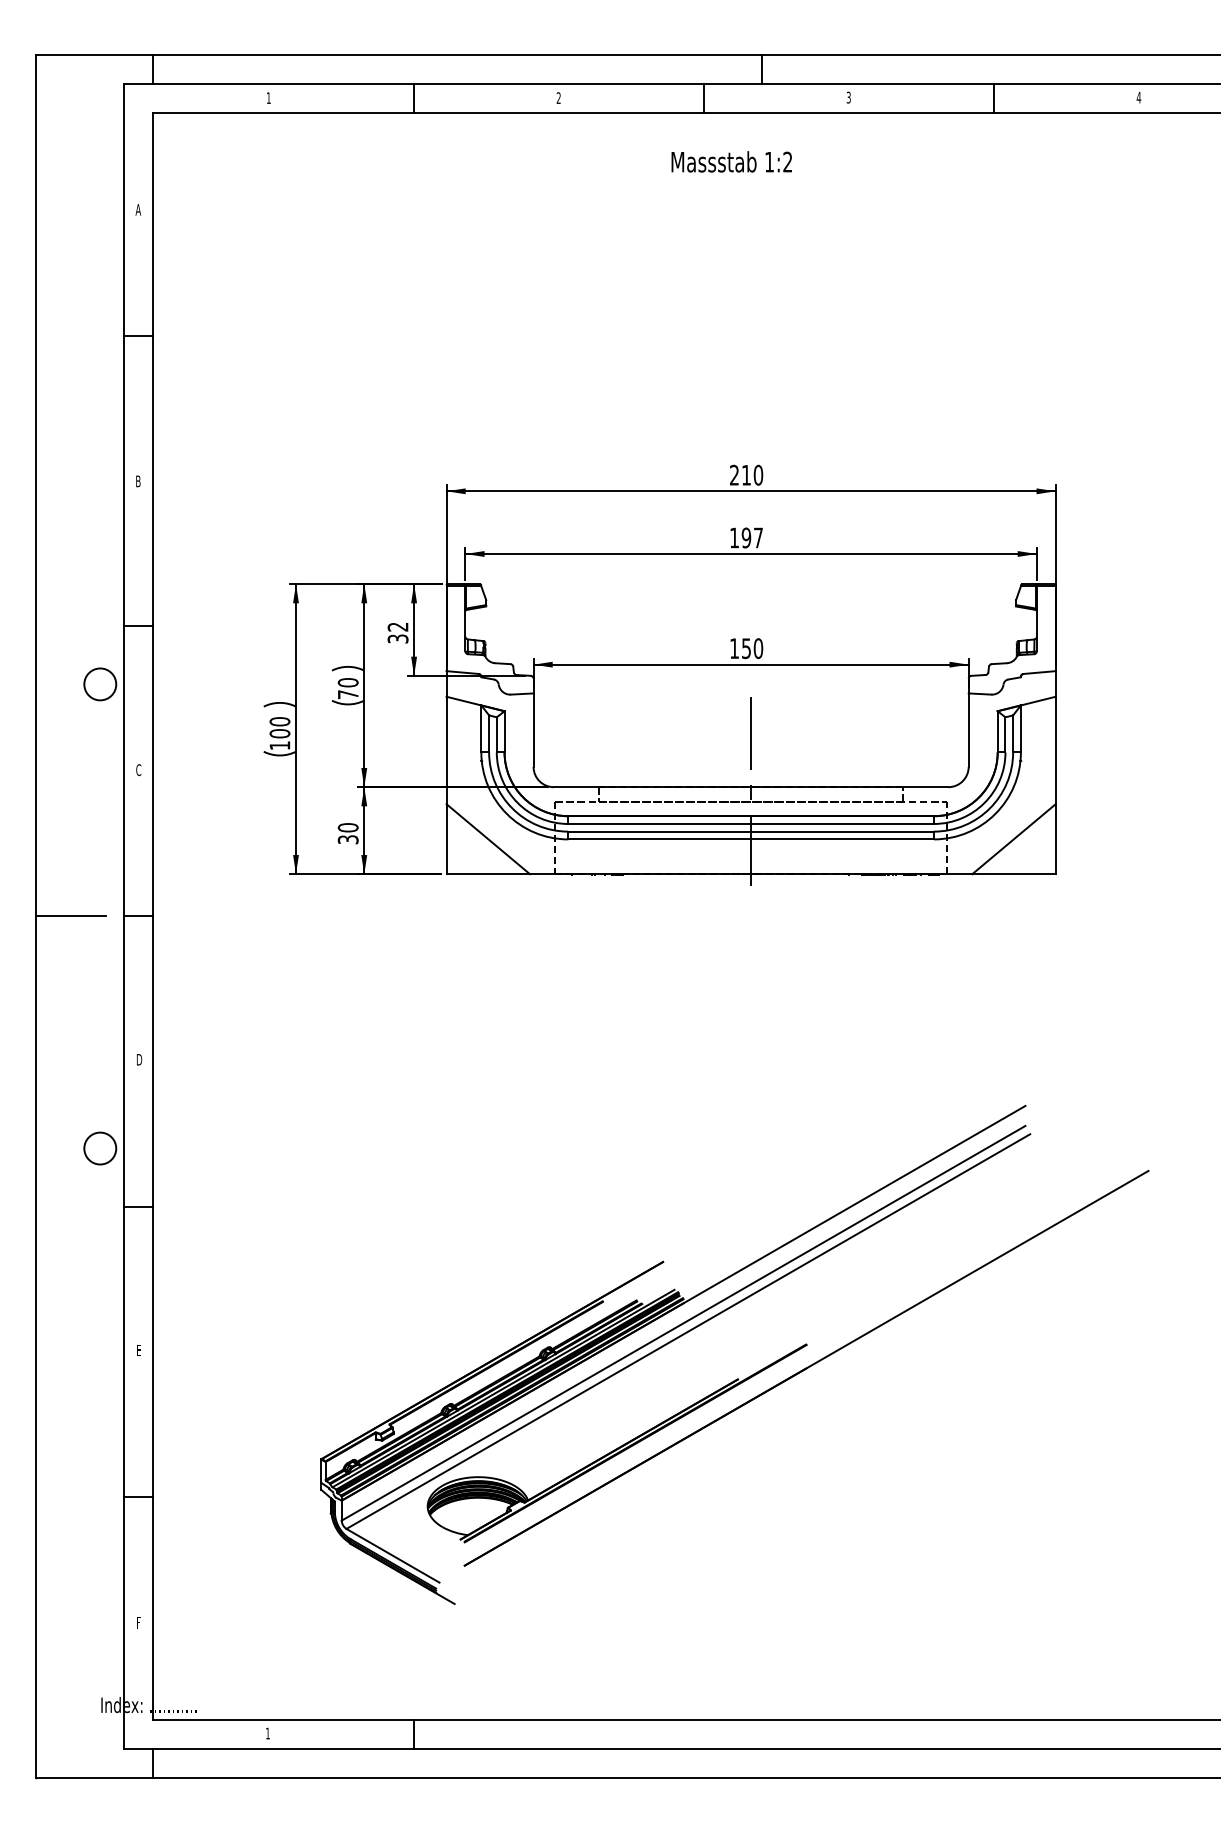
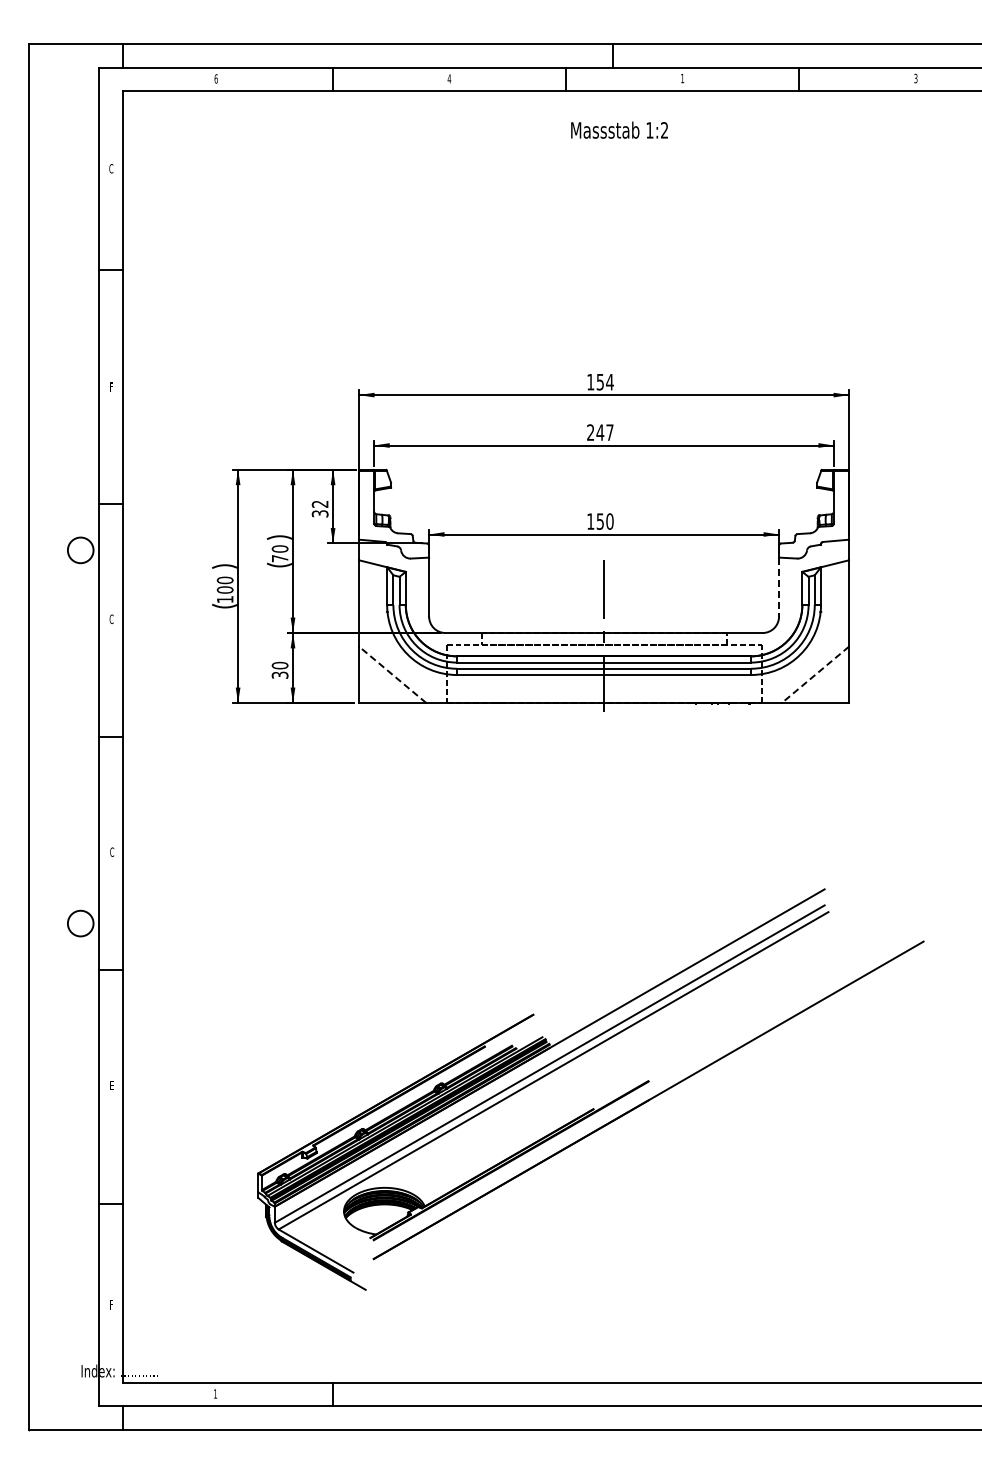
text: (267, 97) -> (215, 78), 1 -> 6
text: (558, 97) -> (449, 78), 2 -> 4
text: (848, 97) -> (682, 78), 3 -> 1
text: (1138, 97) -> (915, 78), 4 -> 3
text: (731, 161) -> (619, 129), moved
text: (138, 209) -> (111, 168), A -> C
text: (746, 474) -> (600, 381), 210 -> 154
text: (138, 480) -> (111, 386), B -> F
text: (740, 537) -> (595, 432), 197 -> 247
line: (969, 730) -> (779, 587), solid -> dashed
line: (488, 838) -> (392, 674), solid -> dashed
line: (1014, 838) -> (815, 674), solid -> dashed
line: (71, 917) -> (57, 737), removed
text: (139, 1058) -> (112, 851), D -> C

